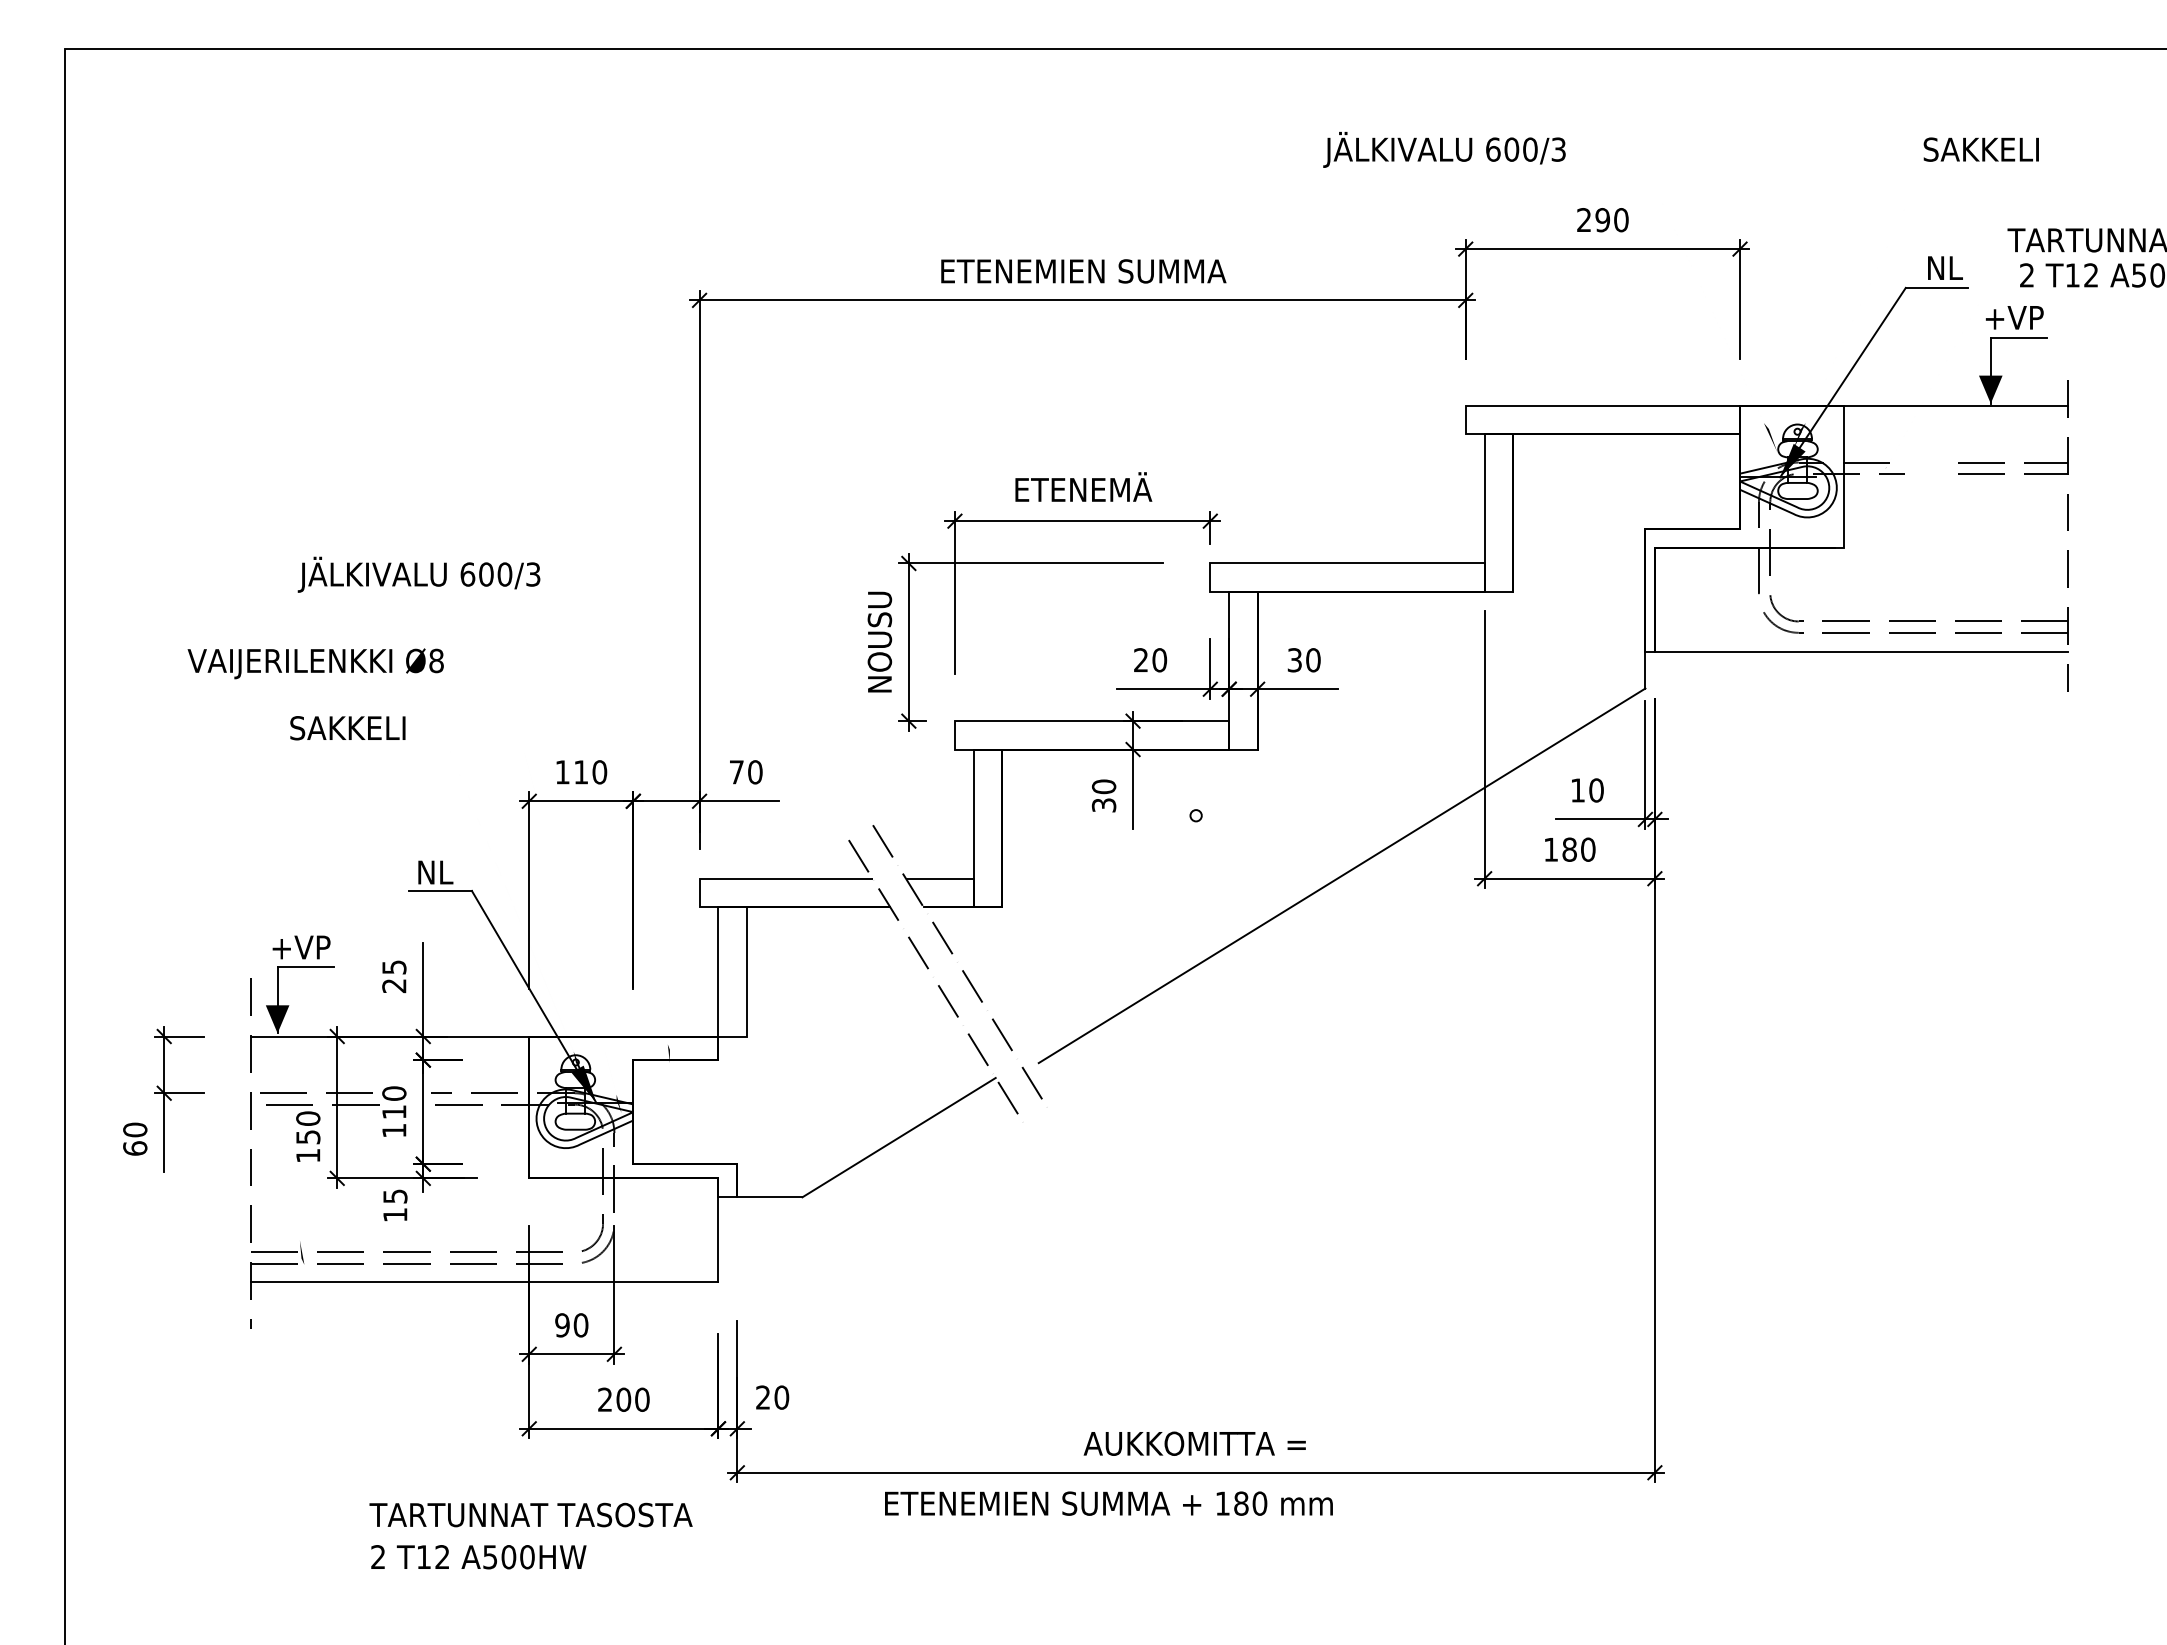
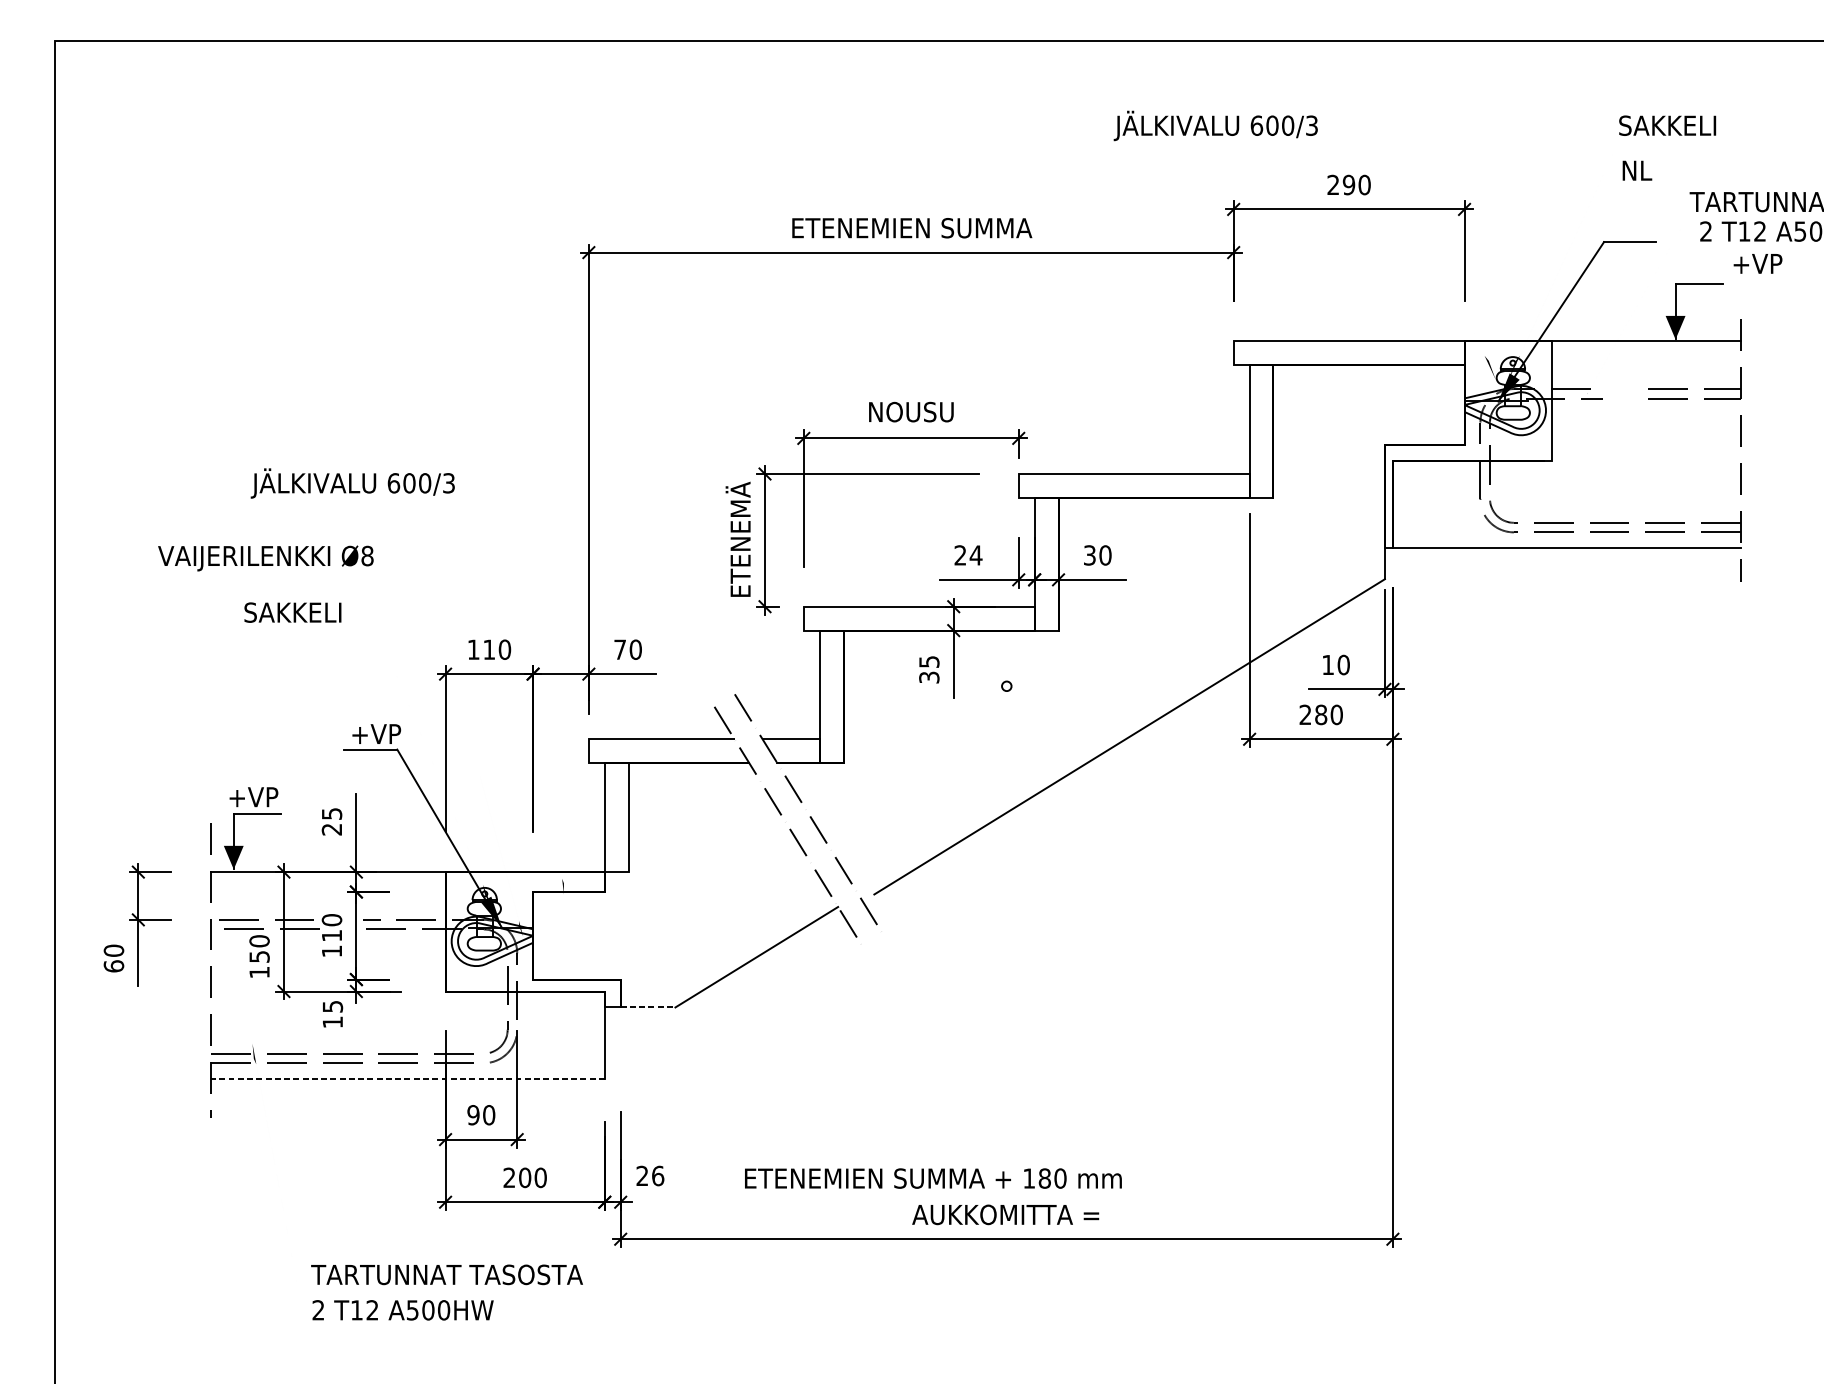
text: (1945, 267) -> (1637, 170), moved
text: (2014, 317) -> (1757, 263), moved
text: (1083, 487) -> (912, 410), ETENEMÄ -> NOUSU
text: (877, 640) -> (738, 538), NOUSU -> ETENEMÄ
text: (1159, 660) -> (975, 555), 20 -> 24
text: (1103, 786) -> (928, 661), 30 -> 35
text: (1550, 849) -> (1305, 714), 180 -> 280
text: (447, 872) -> (376, 734), NL -> +VP
line: (769, 1197) -> (647, 1007), solid -> dashed
line: (484, 1282) -> (407, 1079), solid -> dashed
text: (781, 1397) -> (657, 1175), 20 -> 26
text: (1108, 1503) -> (933, 1178), moved

